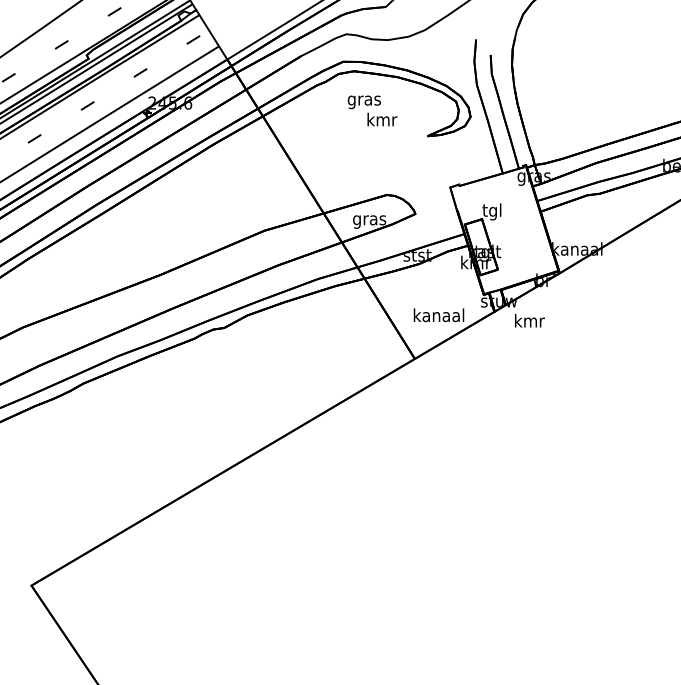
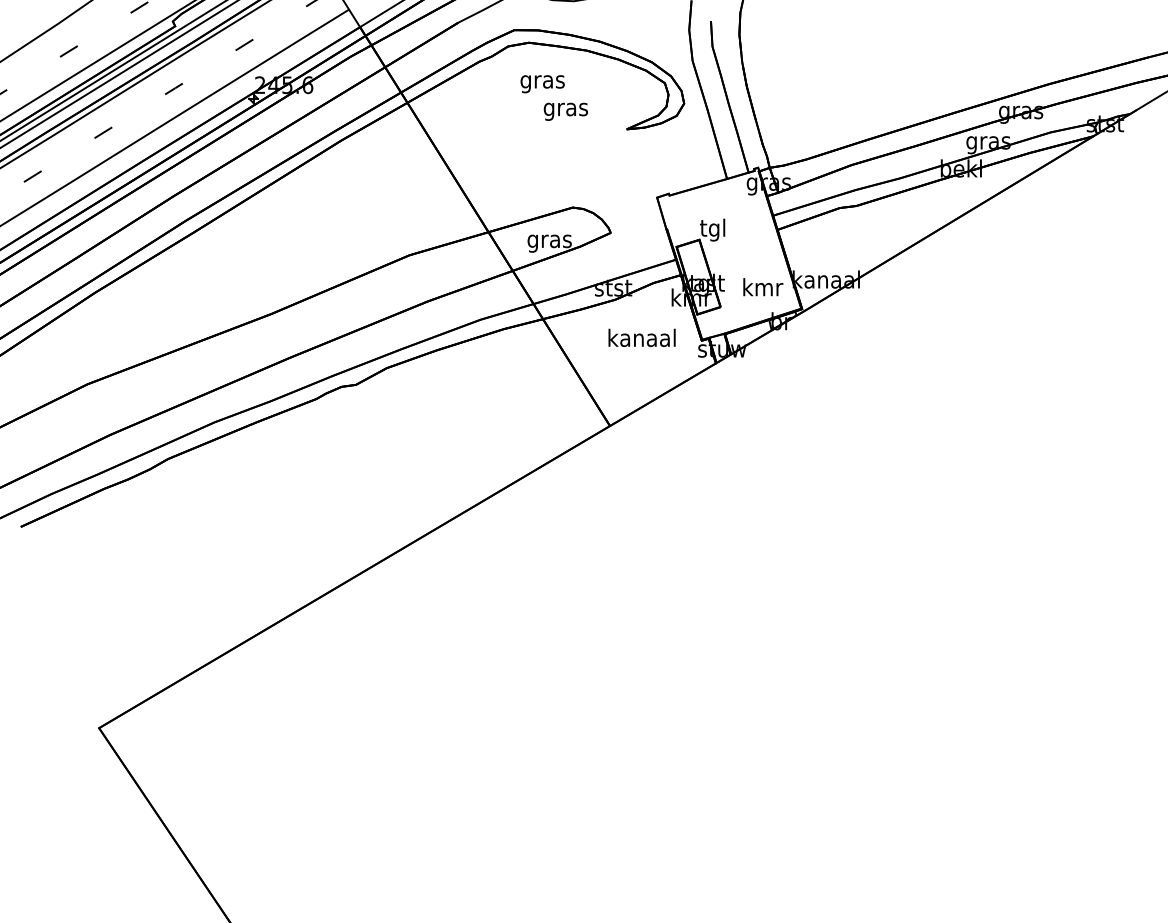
text: (381, 121) -> (565, 109), kmr -> gras
text: (438, 314) -> (641, 337), moved
text: (530, 320) -> (763, 287), moved

